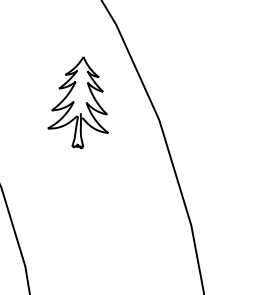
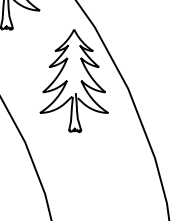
part: (79, 101) -> (73, 80), size x1.67

